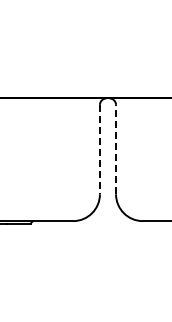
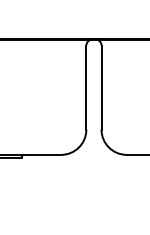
line: (99, 149) -> (85, 87), dashed -> solid
line: (116, 149) -> (101, 87), dashed -> solid

